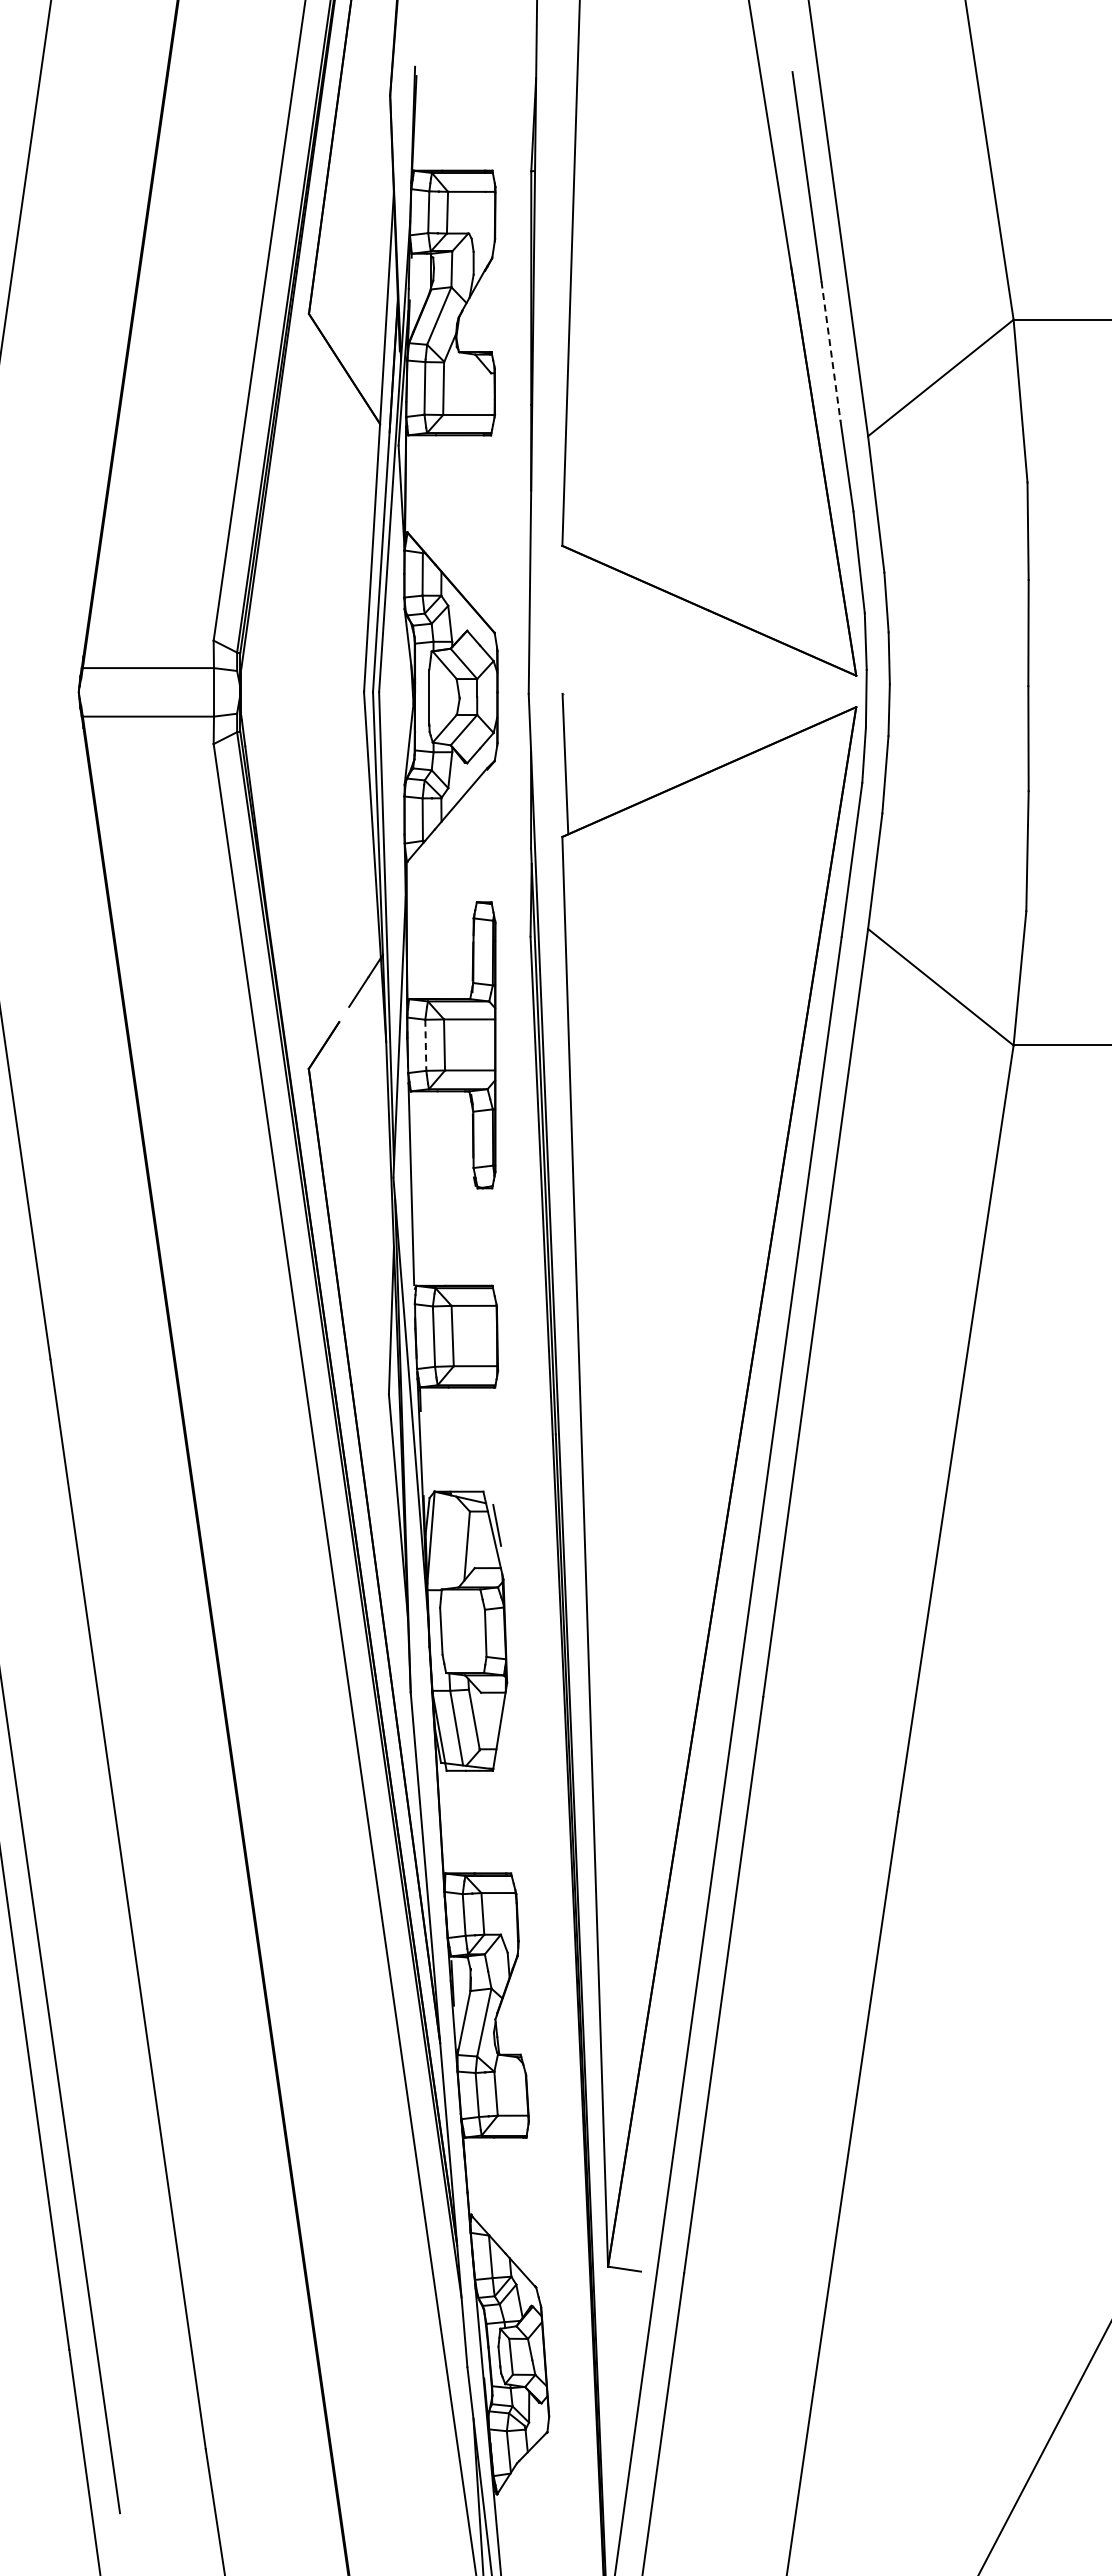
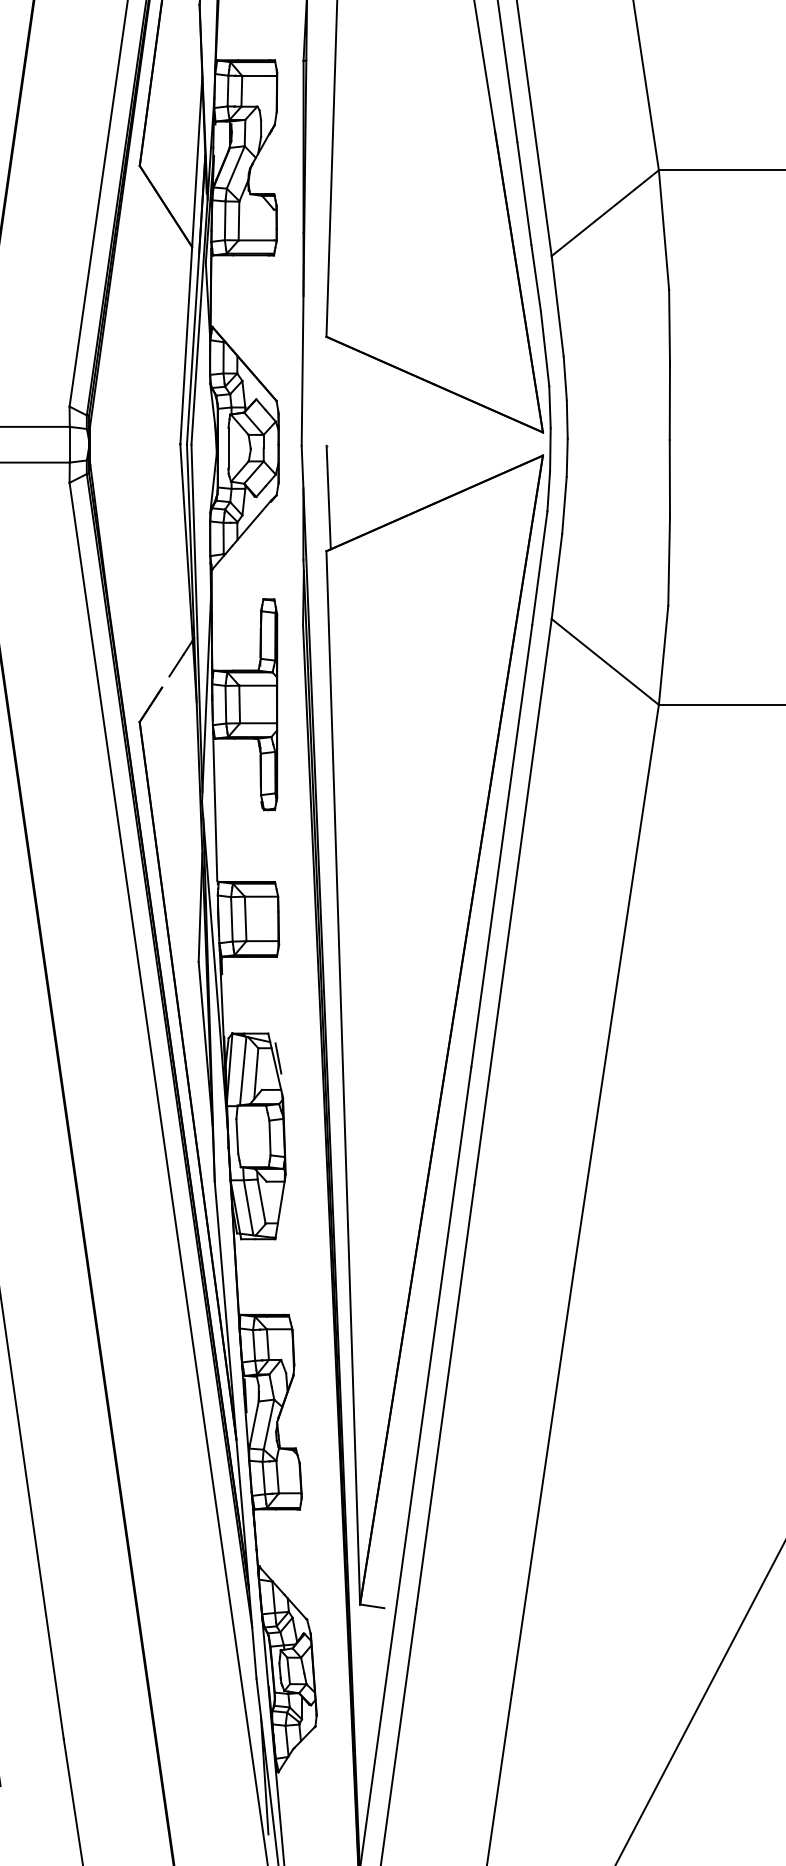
line: (831, 351) -> (524, 193), dashed -> solid
line: (425, 1045) -> (225, 704), dashed -> solid
line: (449, 1542) -> (243, 1071), added

